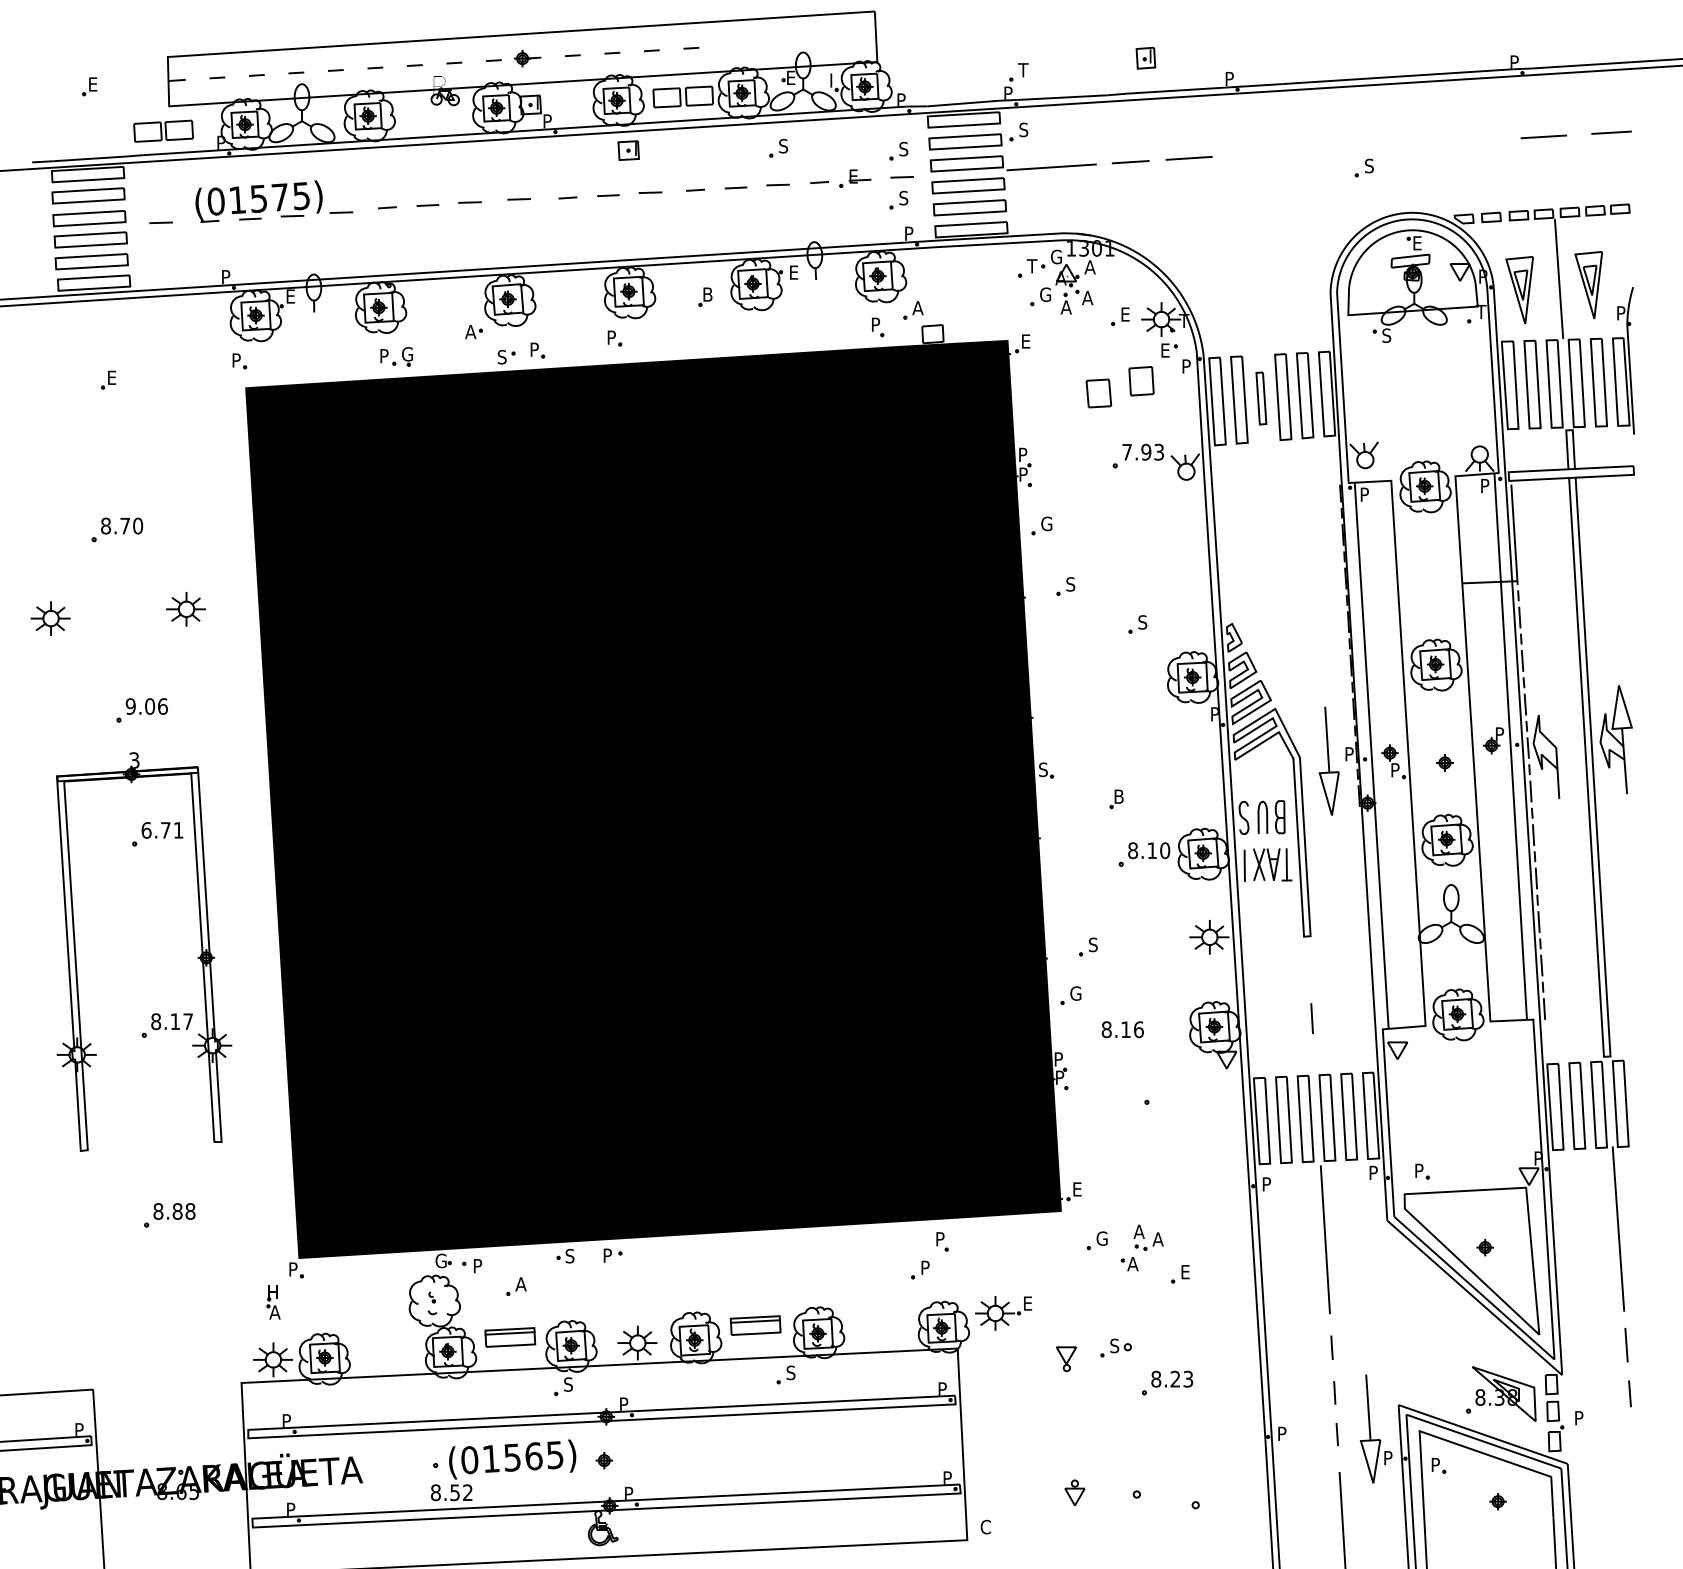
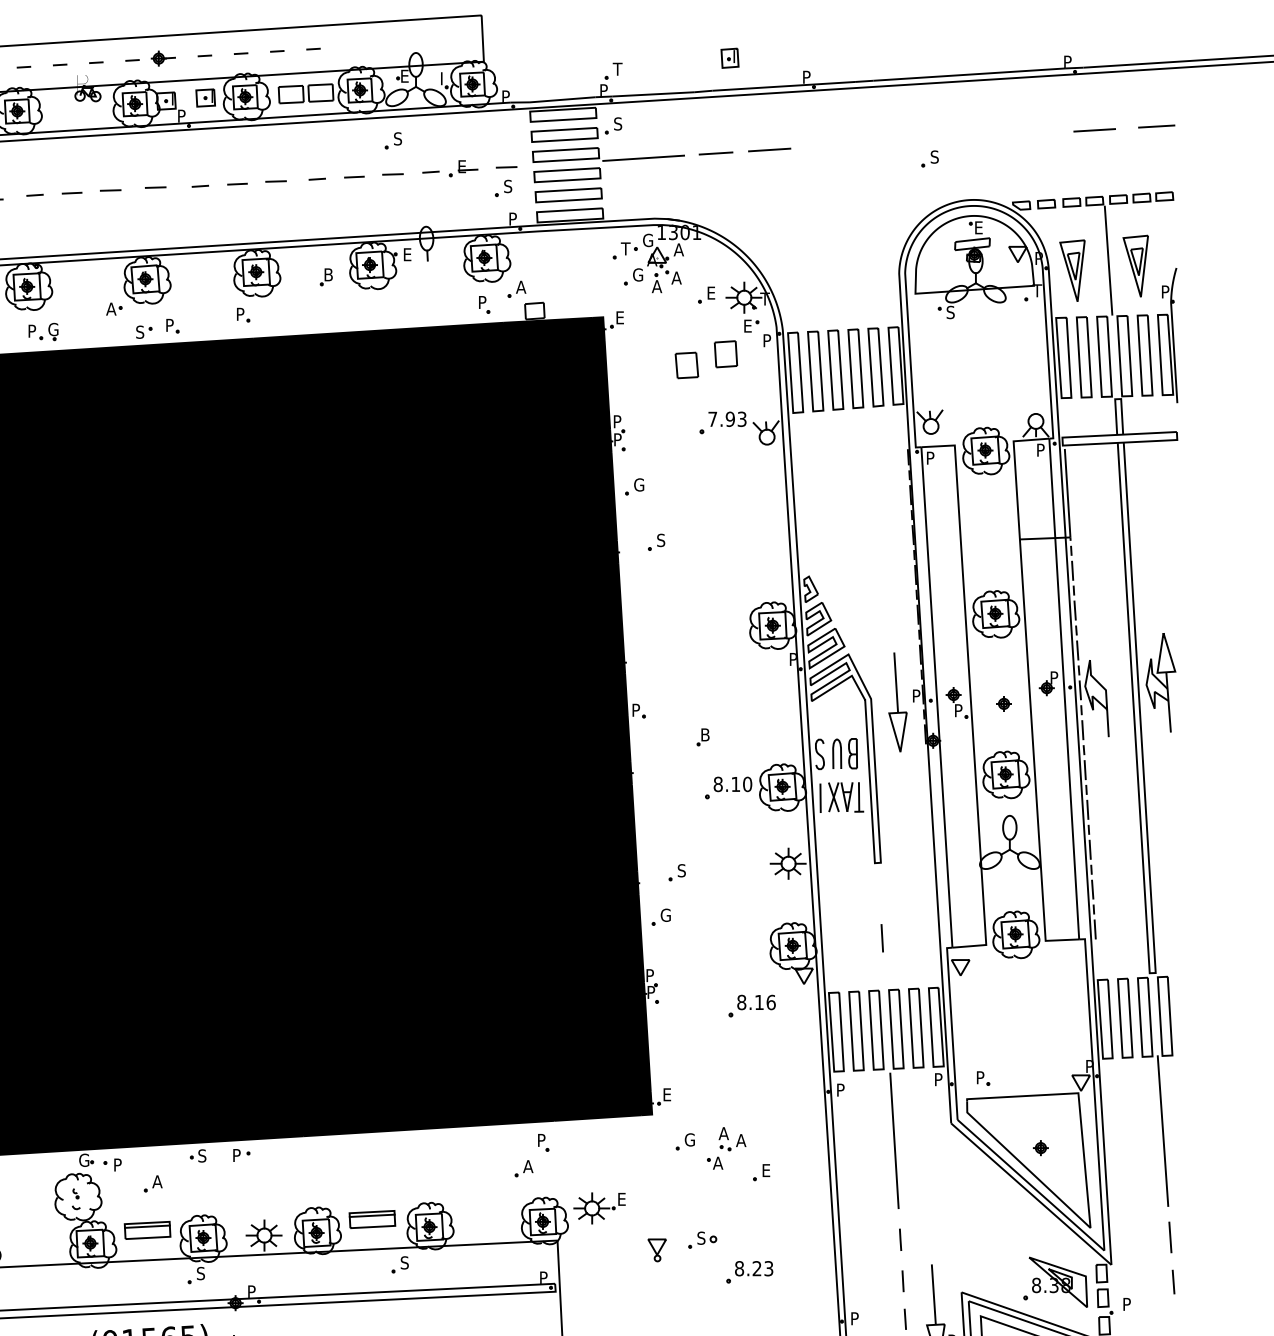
part: (628, 150) -> (205, 97), moved
part: (898, 150) -> (503, 142), removed
part: (1261, 398) -> (835, 370), size x1.67
part: (1137, 624) -> (722, 577), removed
text: (1043, 769) -> (636, 710), S -> P
text: (1122, 1029) -> (756, 1002), moved
text: (925, 1267) -> (528, 1166), P -> A

